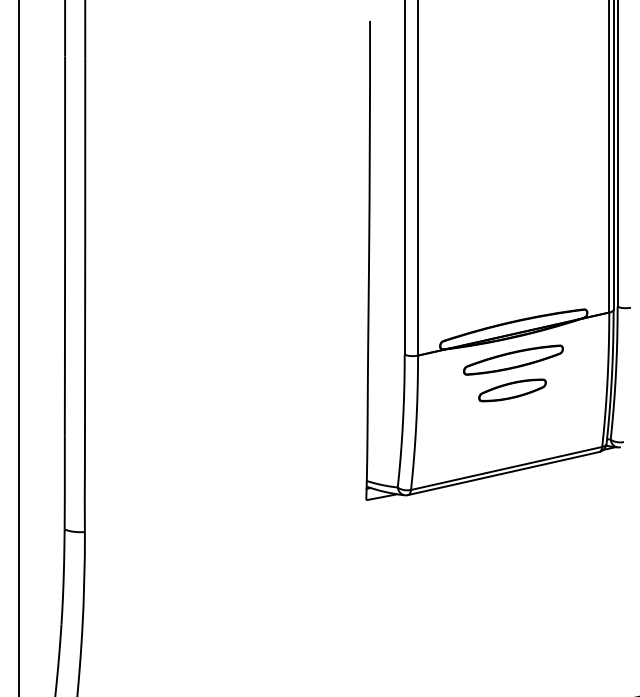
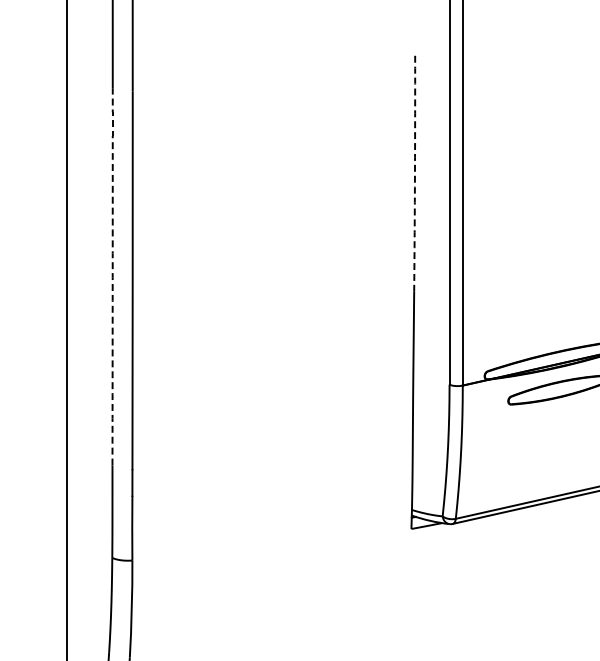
arc: (369, 140) -> (414, 172), solid -> dashed
arc: (65, 246) -> (113, 277), solid -> dashed
part: (512, 390) -> (556, 420), removed

